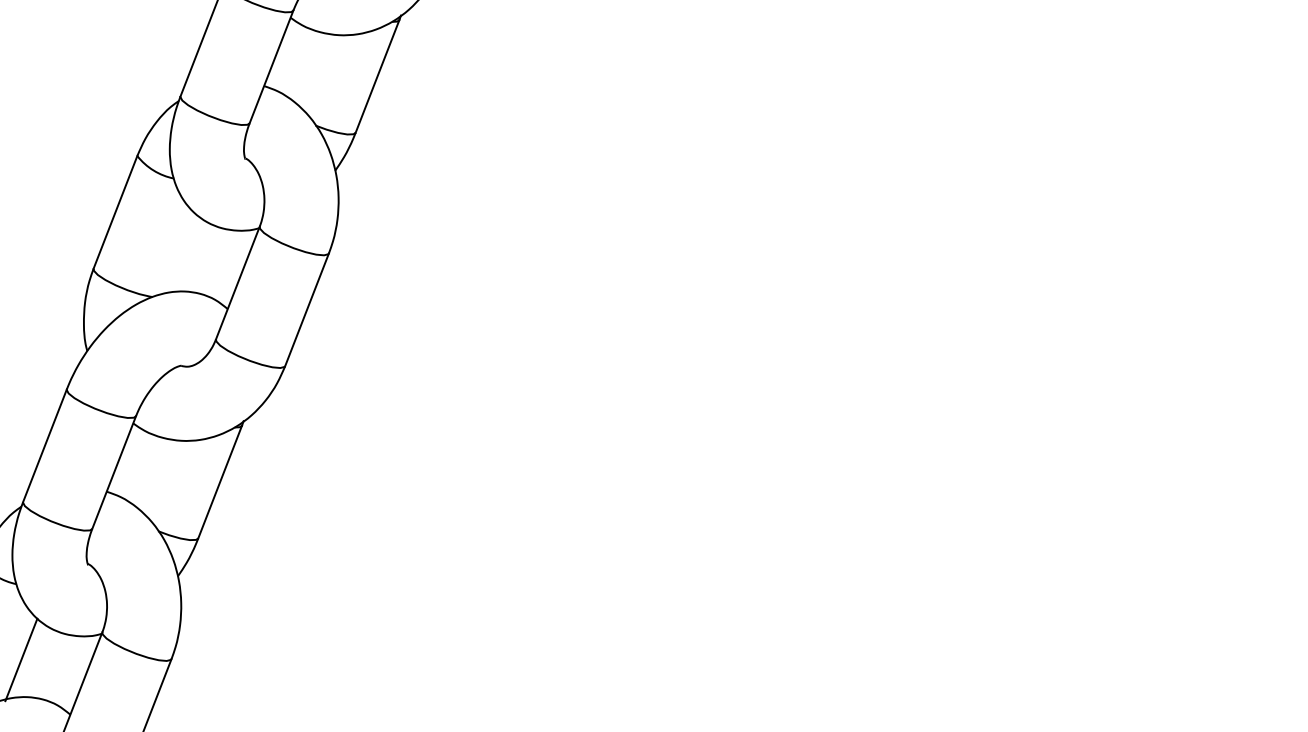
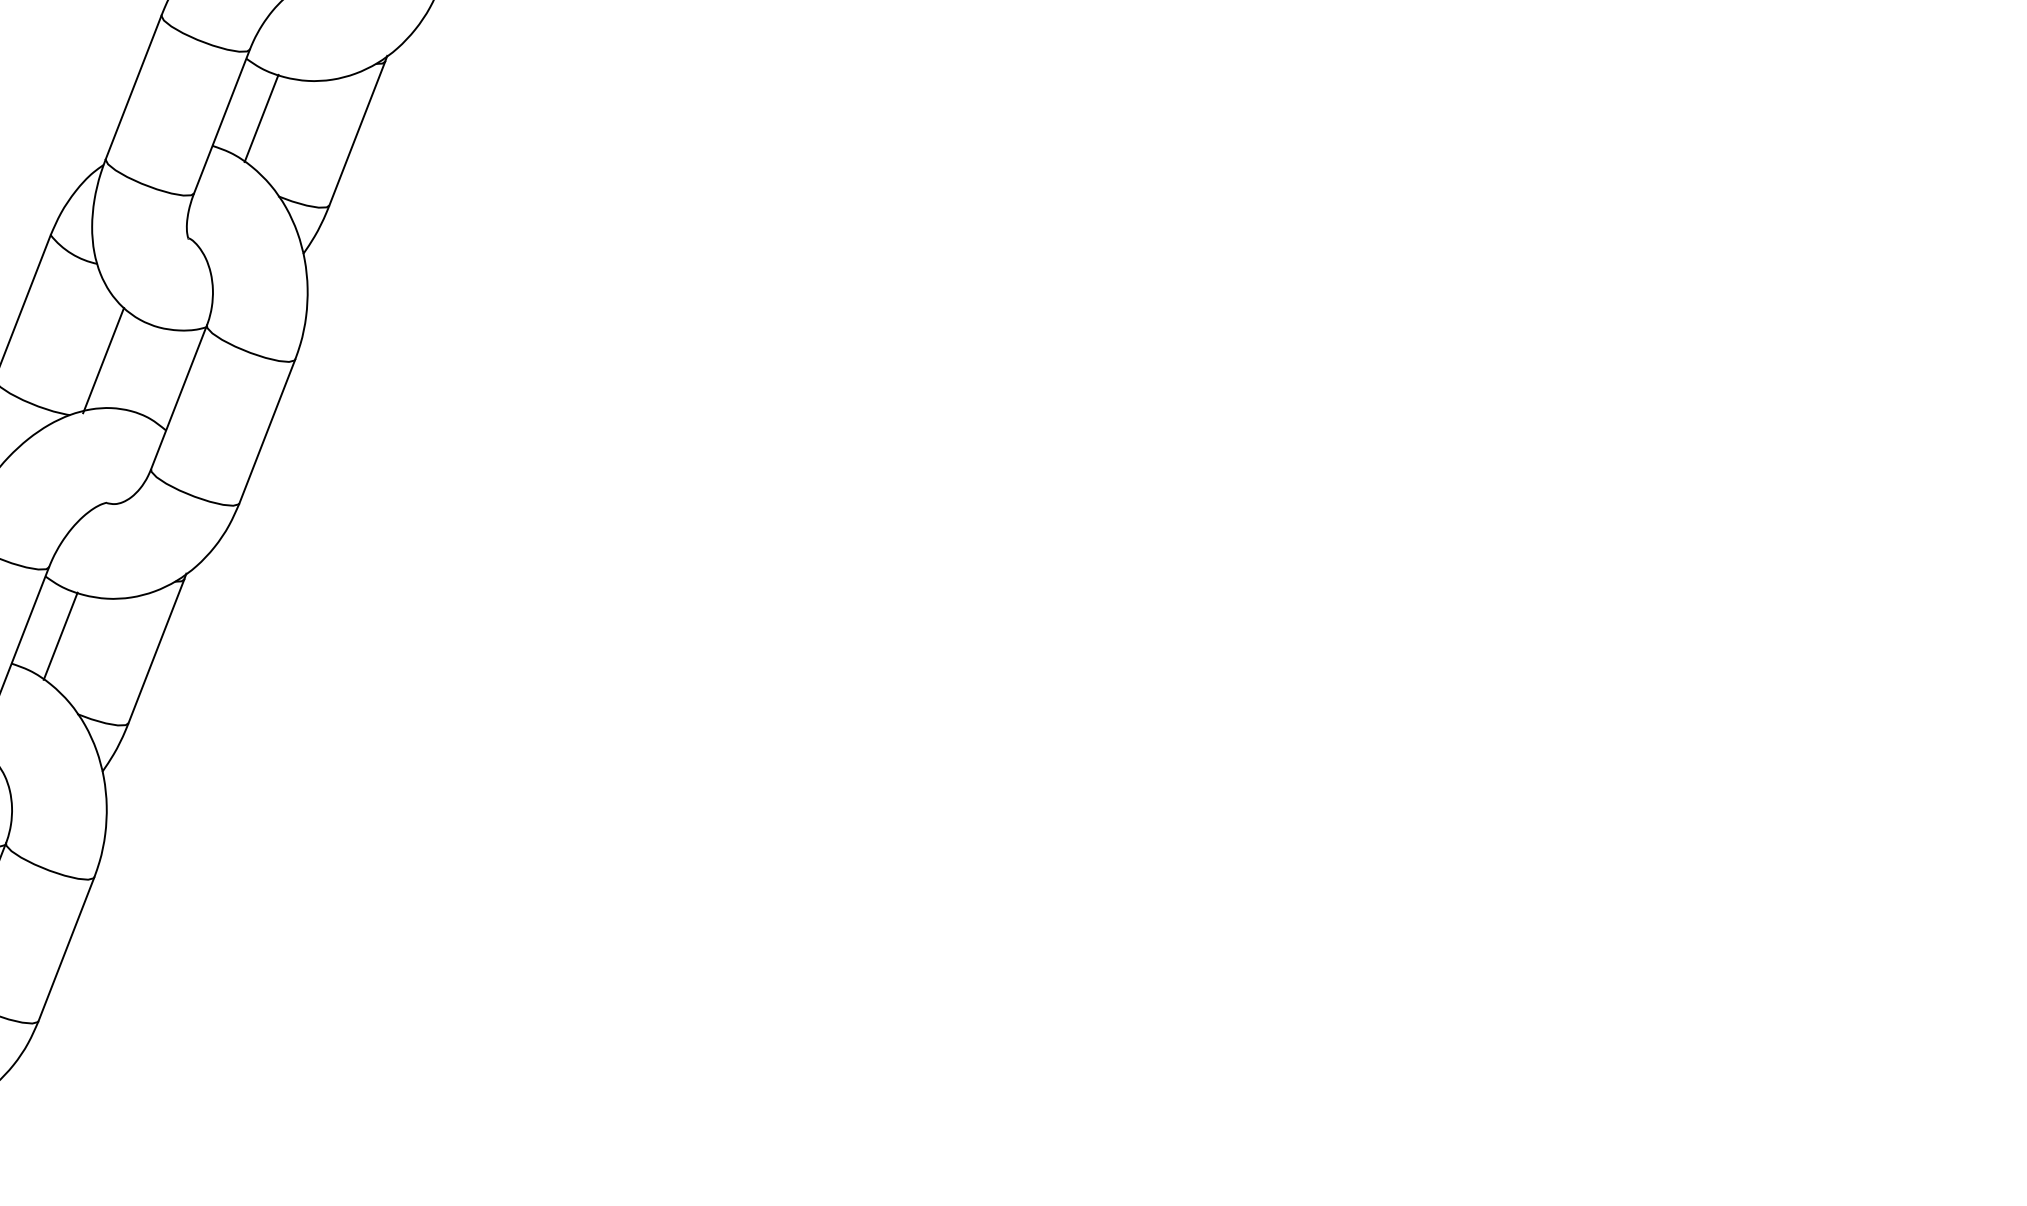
line: (302, 64) -> (261, 118), added
line: (178, 254) -> (103, 360), added
line: (145, 469) -> (60, 635), added

